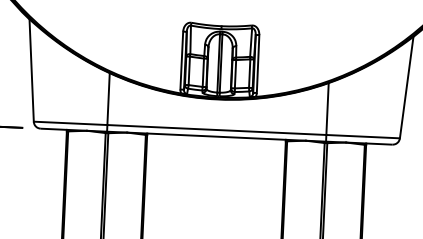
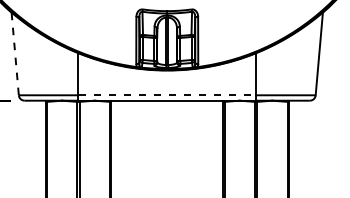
line: (31, 71) -> (15, 54), solid -> dashed
line: (217, 130) -> (167, 95), solid -> dashed

